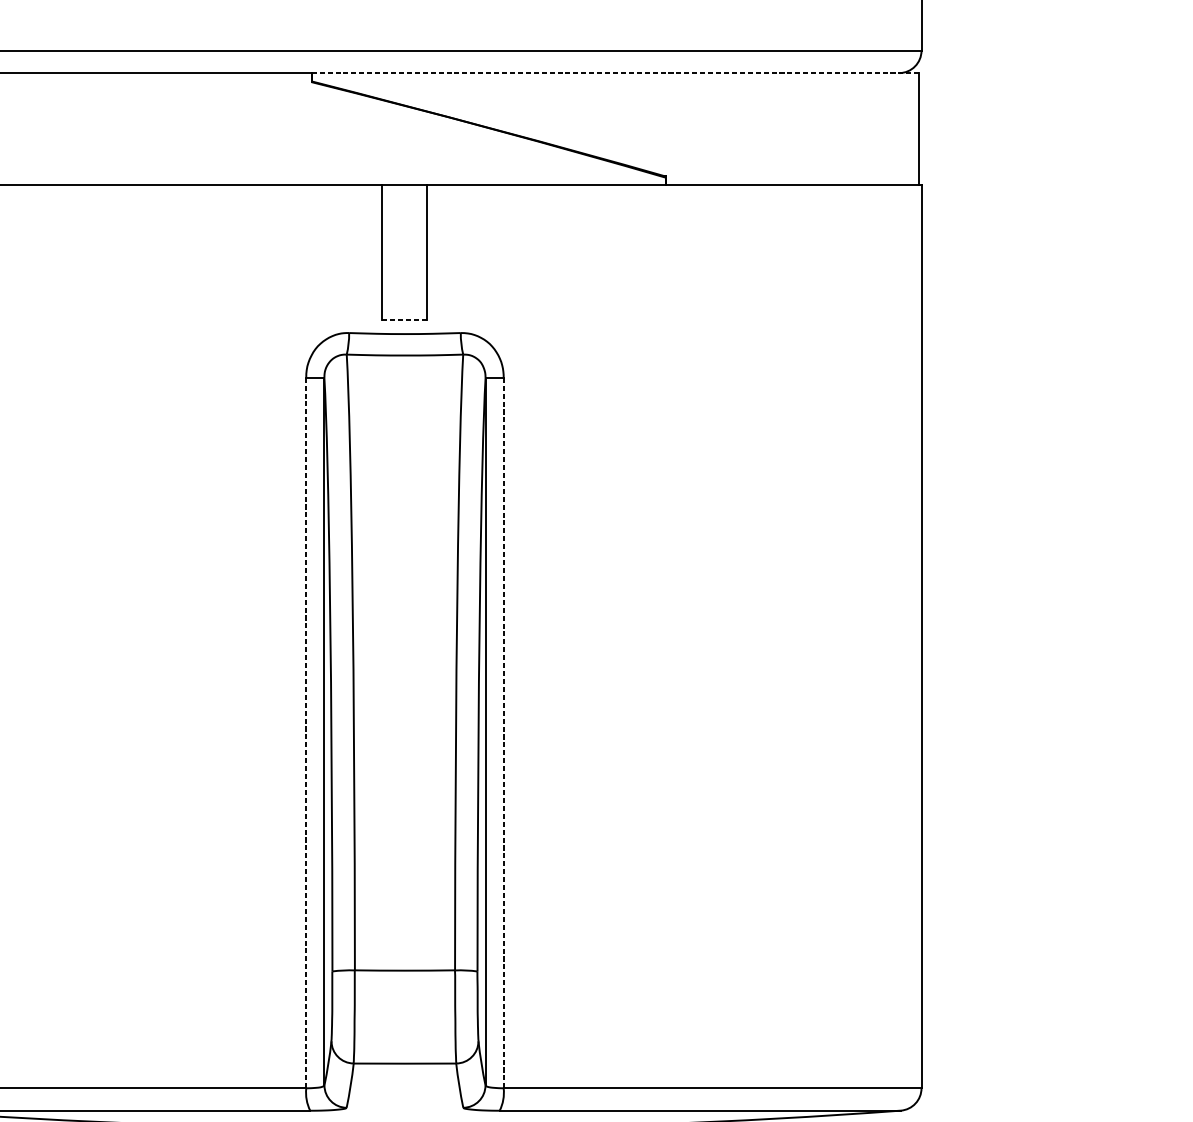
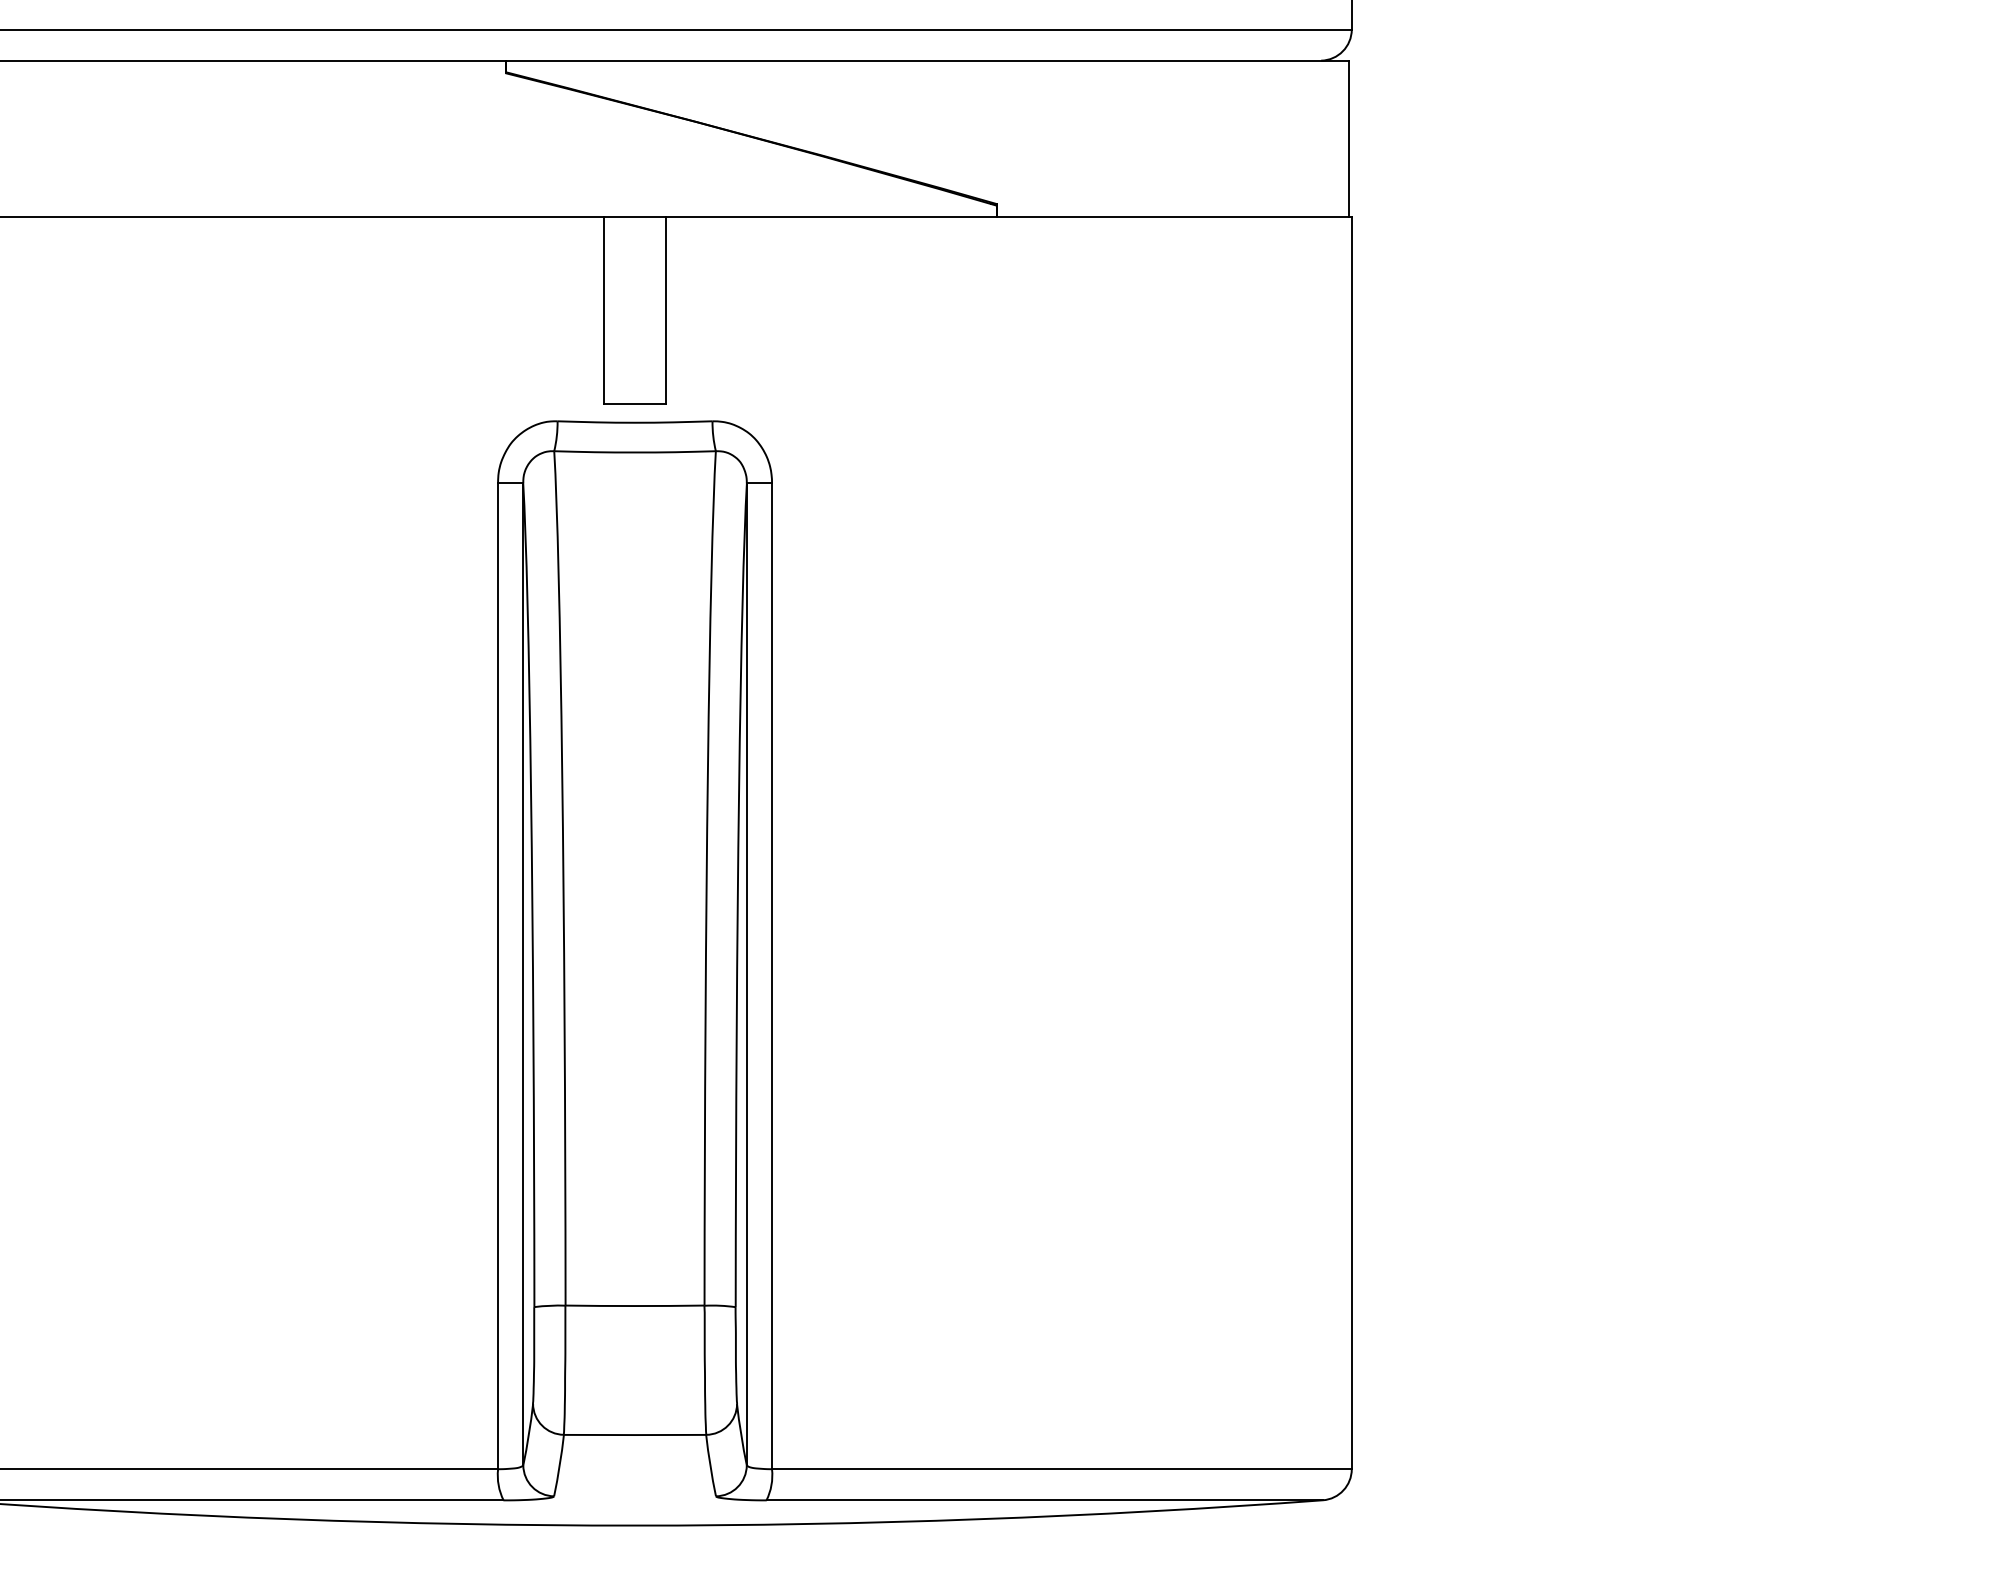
line: (615, 73) -> (927, 60), dashed -> solid
line: (405, 320) -> (635, 403), dashed -> solid
line: (306, 733) -> (498, 976), dashed -> solid
line: (504, 733) -> (772, 976), dashed -> solid

